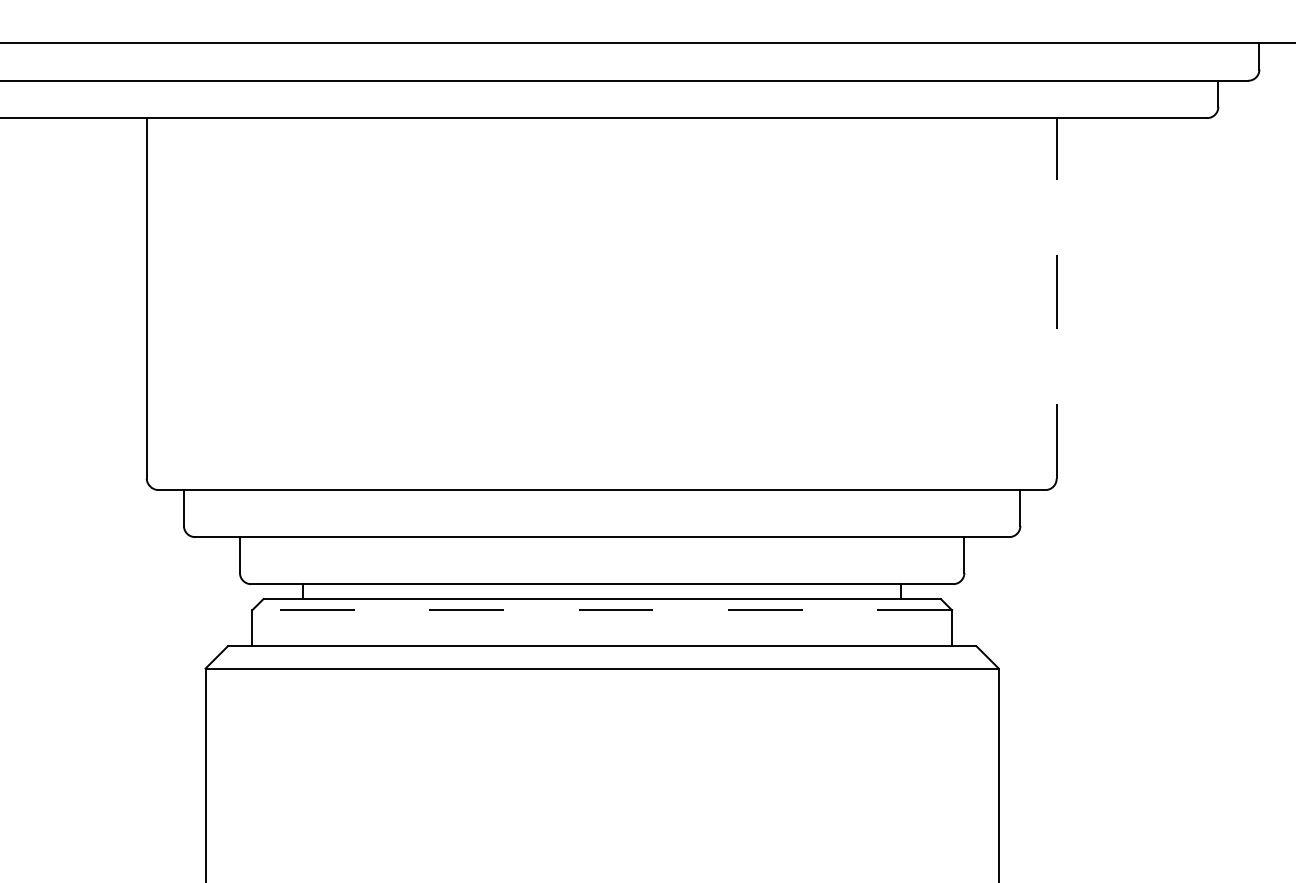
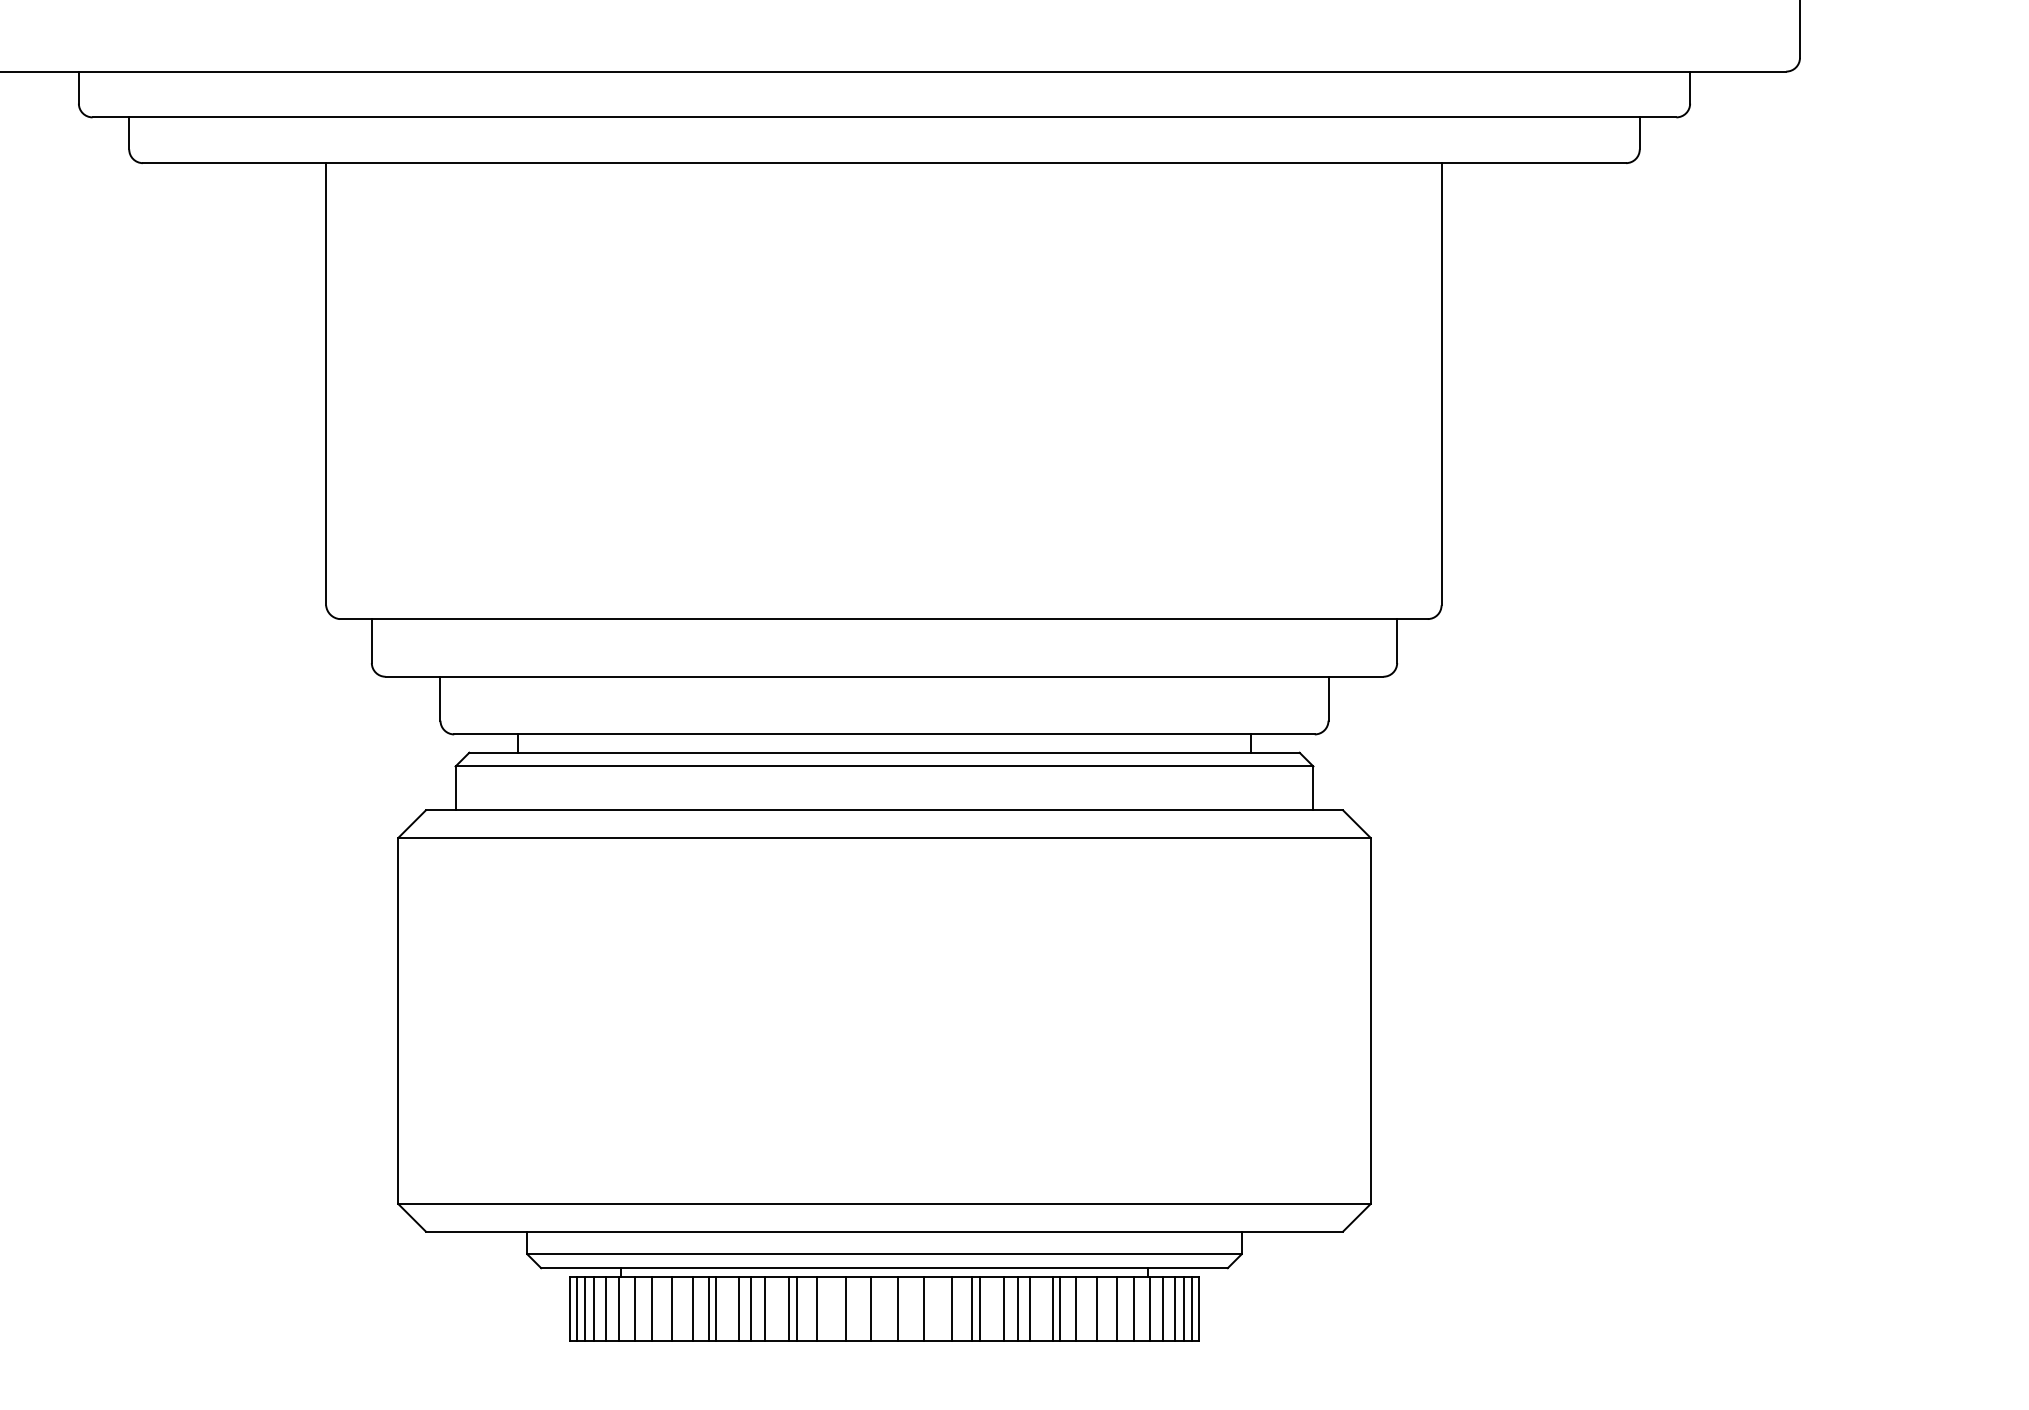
line: (1056, 297) -> (1441, 383), dashed -> solid
line: (602, 610) -> (884, 766), dashed -> solid

